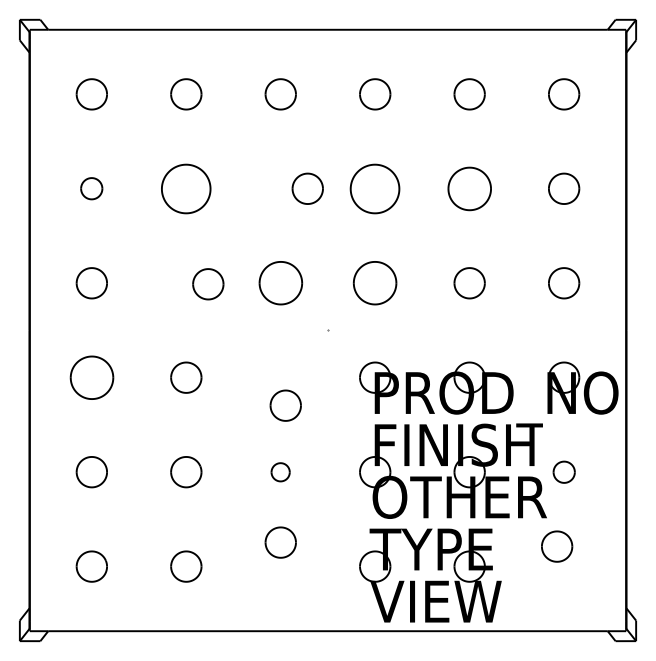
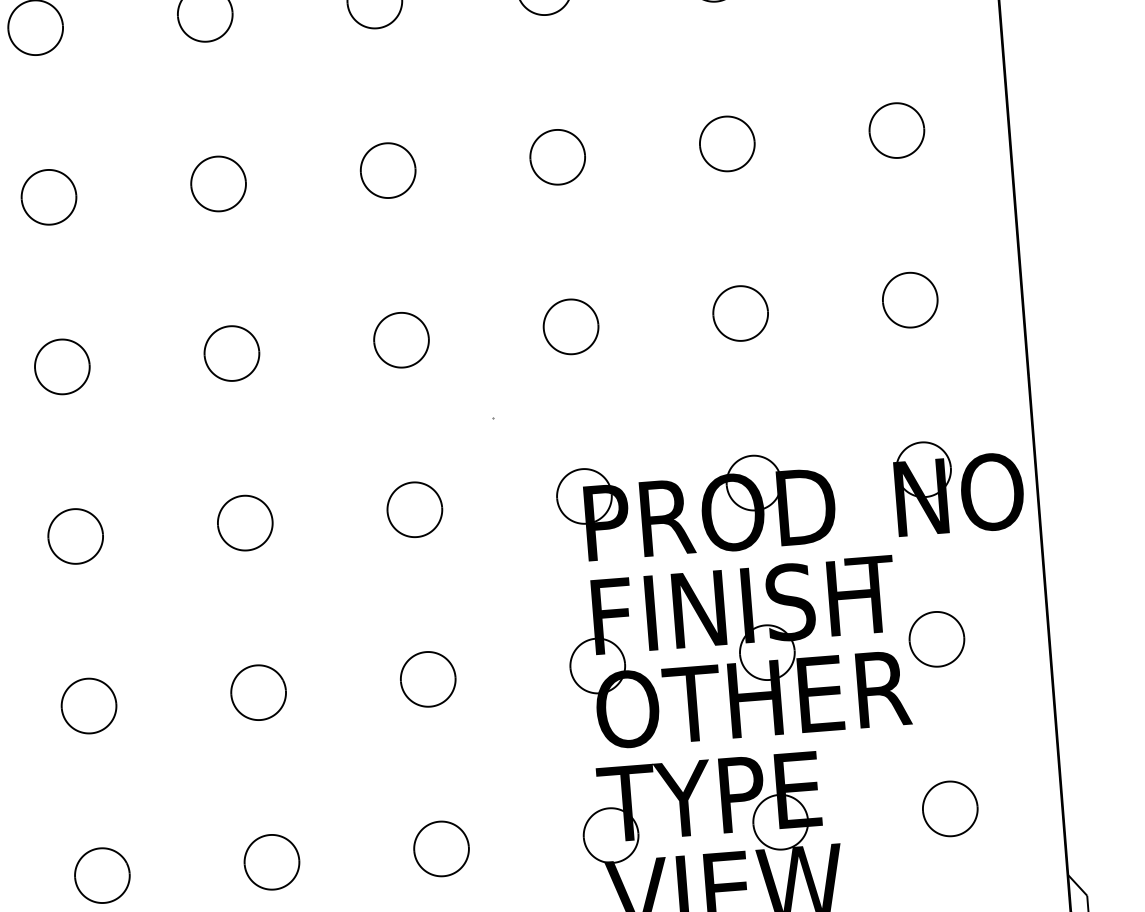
part: (91, 188) -> (48, 196), size x1.43
part: (186, 188) -> (218, 183), size x0.62
part: (307, 188) -> (387, 170), moved
part: (375, 188) -> (558, 156), size x0.62
part: (469, 188) -> (726, 143), size x0.71
part: (280, 283) -> (401, 340), size x0.71
part: (375, 283) -> (571, 327), size x0.71
part: (208, 284) -> (232, 353), moved
part: (91, 377) -> (75, 536), size x0.71
part: (285, 405) -> (414, 509), moved
part: (280, 472) -> (427, 680), size x1.67
part: (564, 472) -> (937, 639), size x1.43
part: (280, 542) -> (441, 848), moved
part: (557, 546) -> (950, 808), moved

